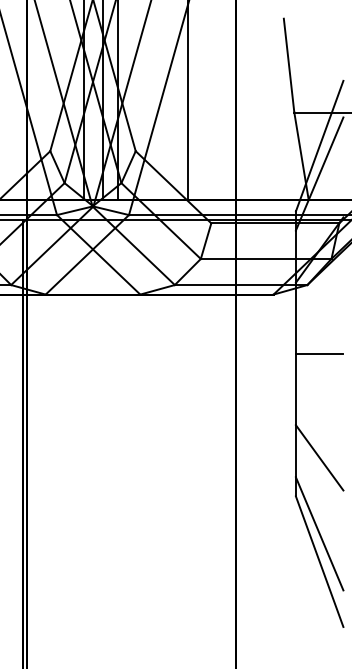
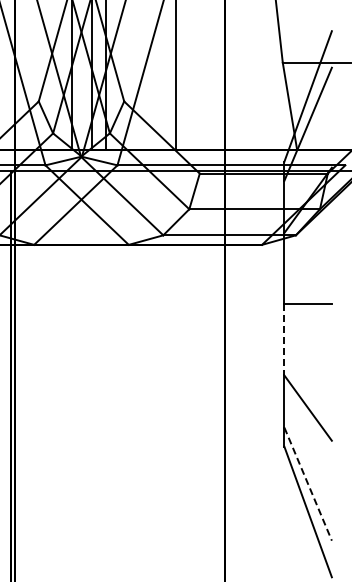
line: (295, 389) -> (283, 339), solid -> dashed
line: (319, 534) -> (307, 484), solid -> dashed

